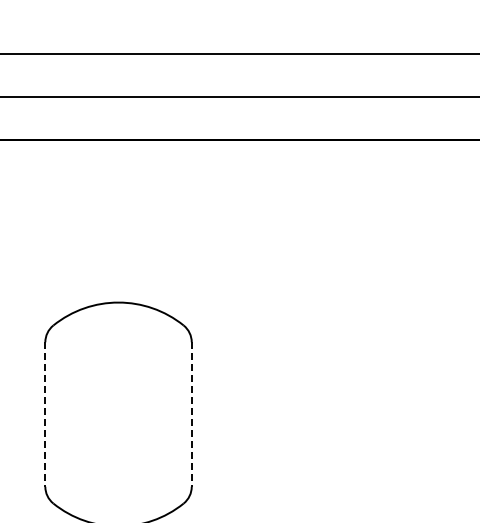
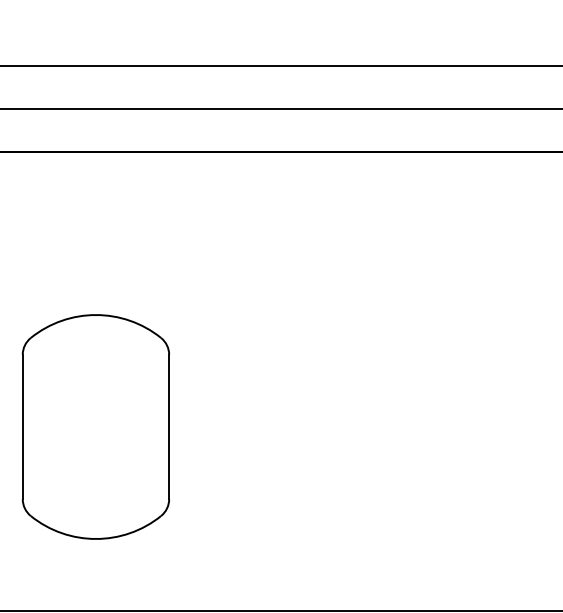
line: (45, 415) -> (22, 427), dashed -> solid
line: (192, 415) -> (169, 427), dashed -> solid

